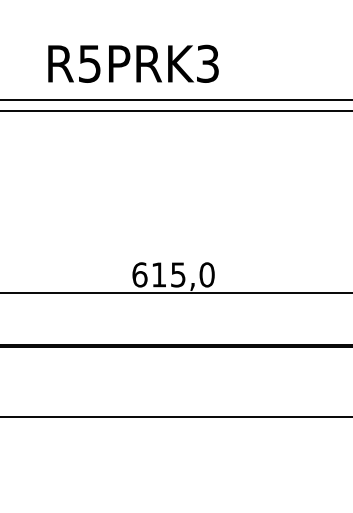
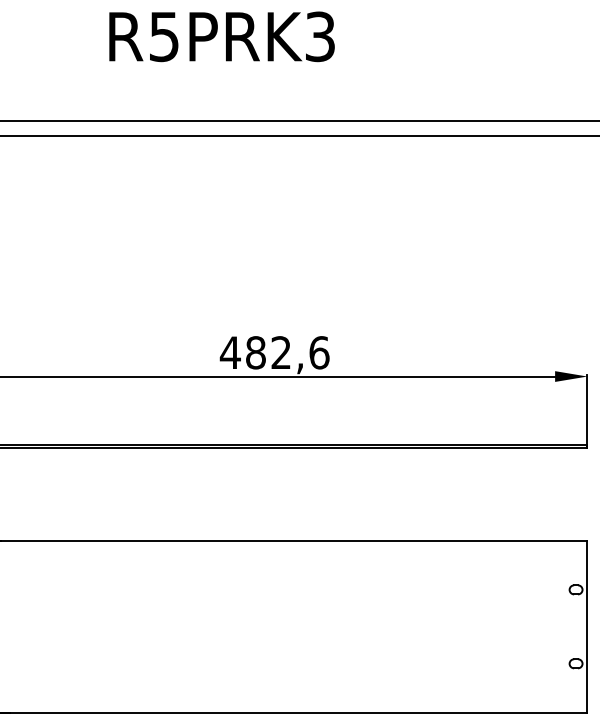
text: (133, 63) -> (221, 36), moved
text: (173, 274) -> (274, 352), 615,0 -> 482,6

